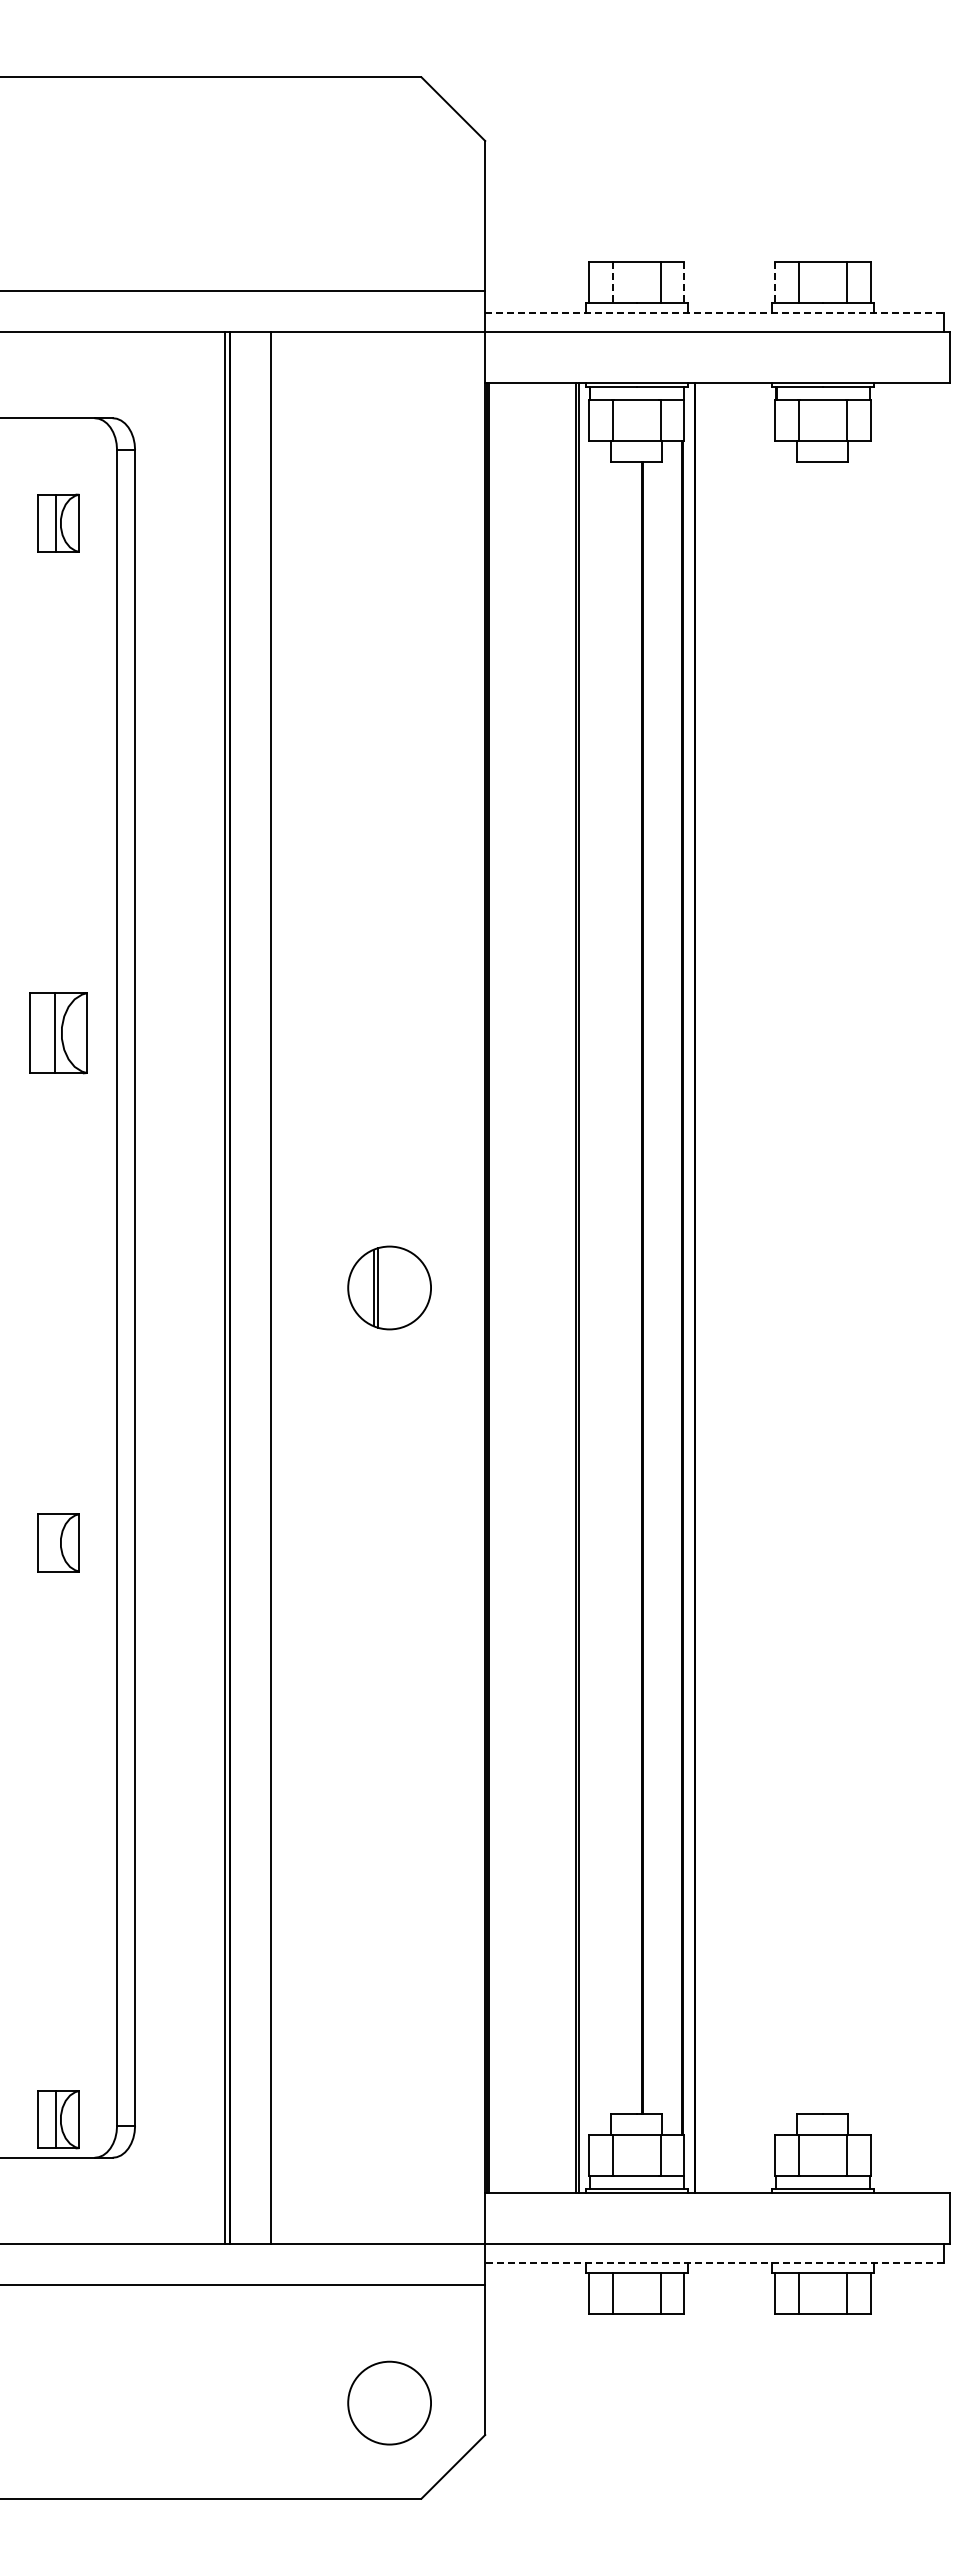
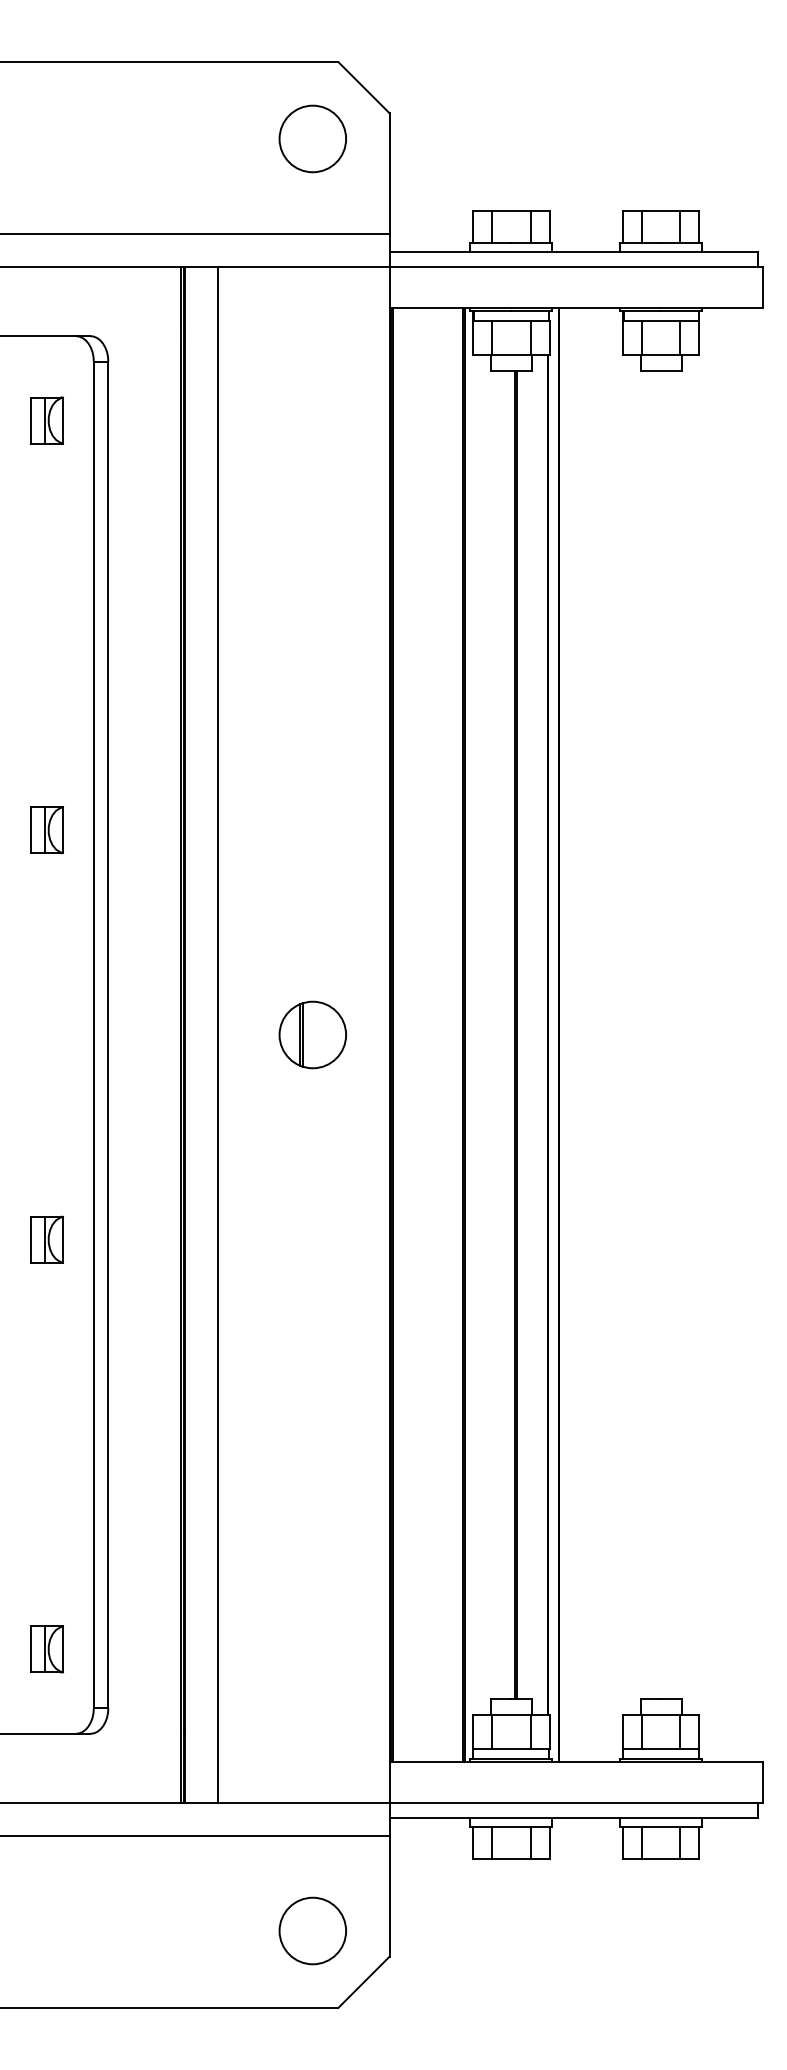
circle: (389, 172) -> (312, 138), added
line: (612, 282) -> (491, 227), dashed -> solid
line: (684, 282) -> (549, 227), dashed -> solid
line: (775, 282) -> (622, 227), dashed -> solid
line: (715, 313) -> (574, 251), dashed -> solid
part: (58, 1032) -> (46, 829), size x0.71
line: (56, 1542) -> (45, 1239), added
part: (58, 2119) -> (46, 1649), moved
line: (714, 2262) -> (573, 1818), dashed -> solid

